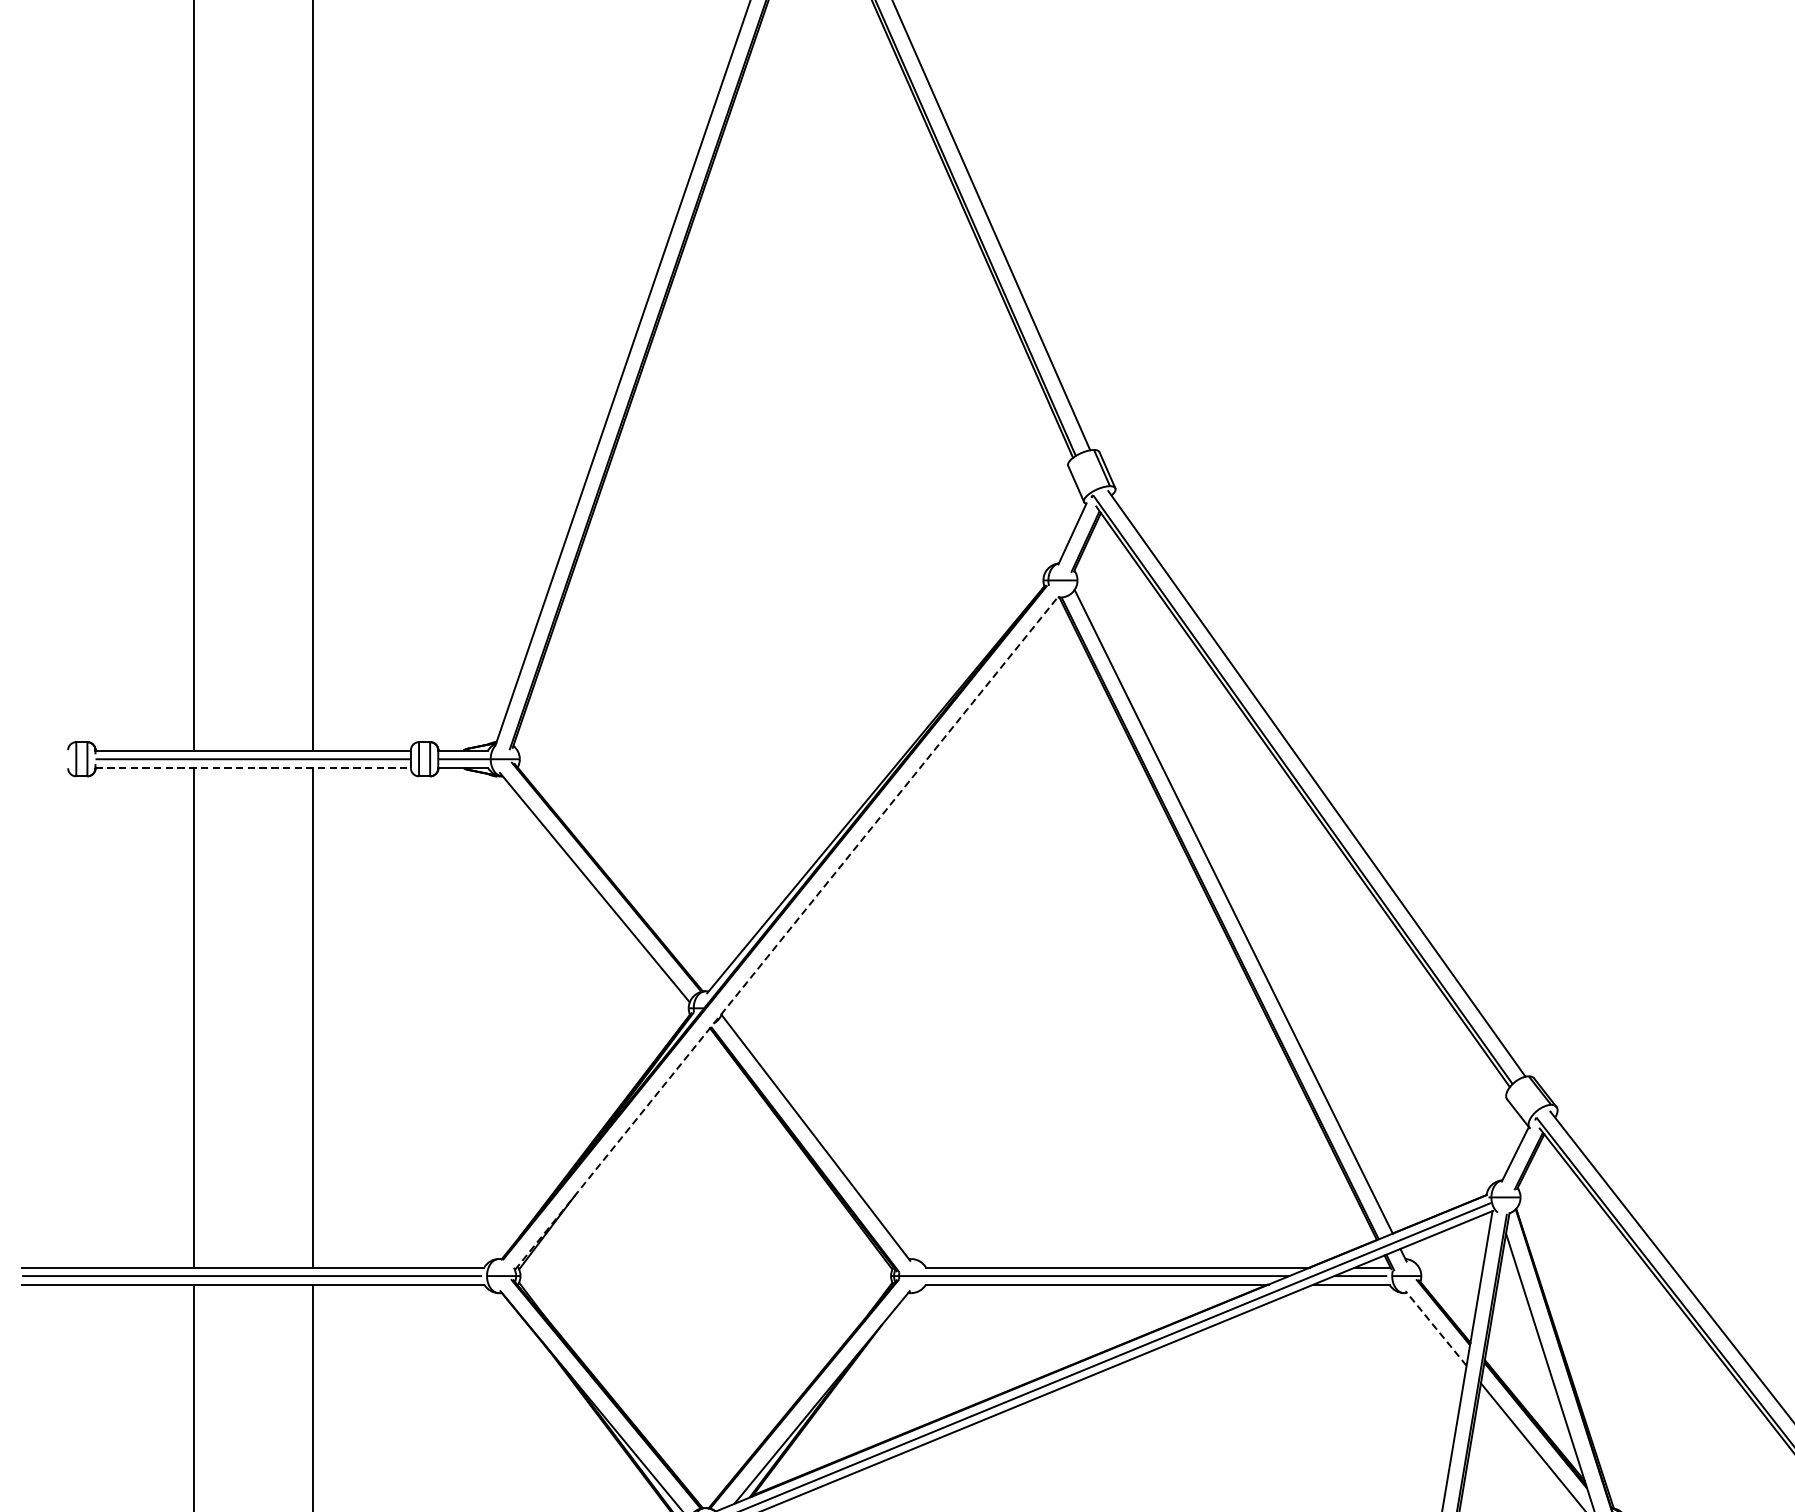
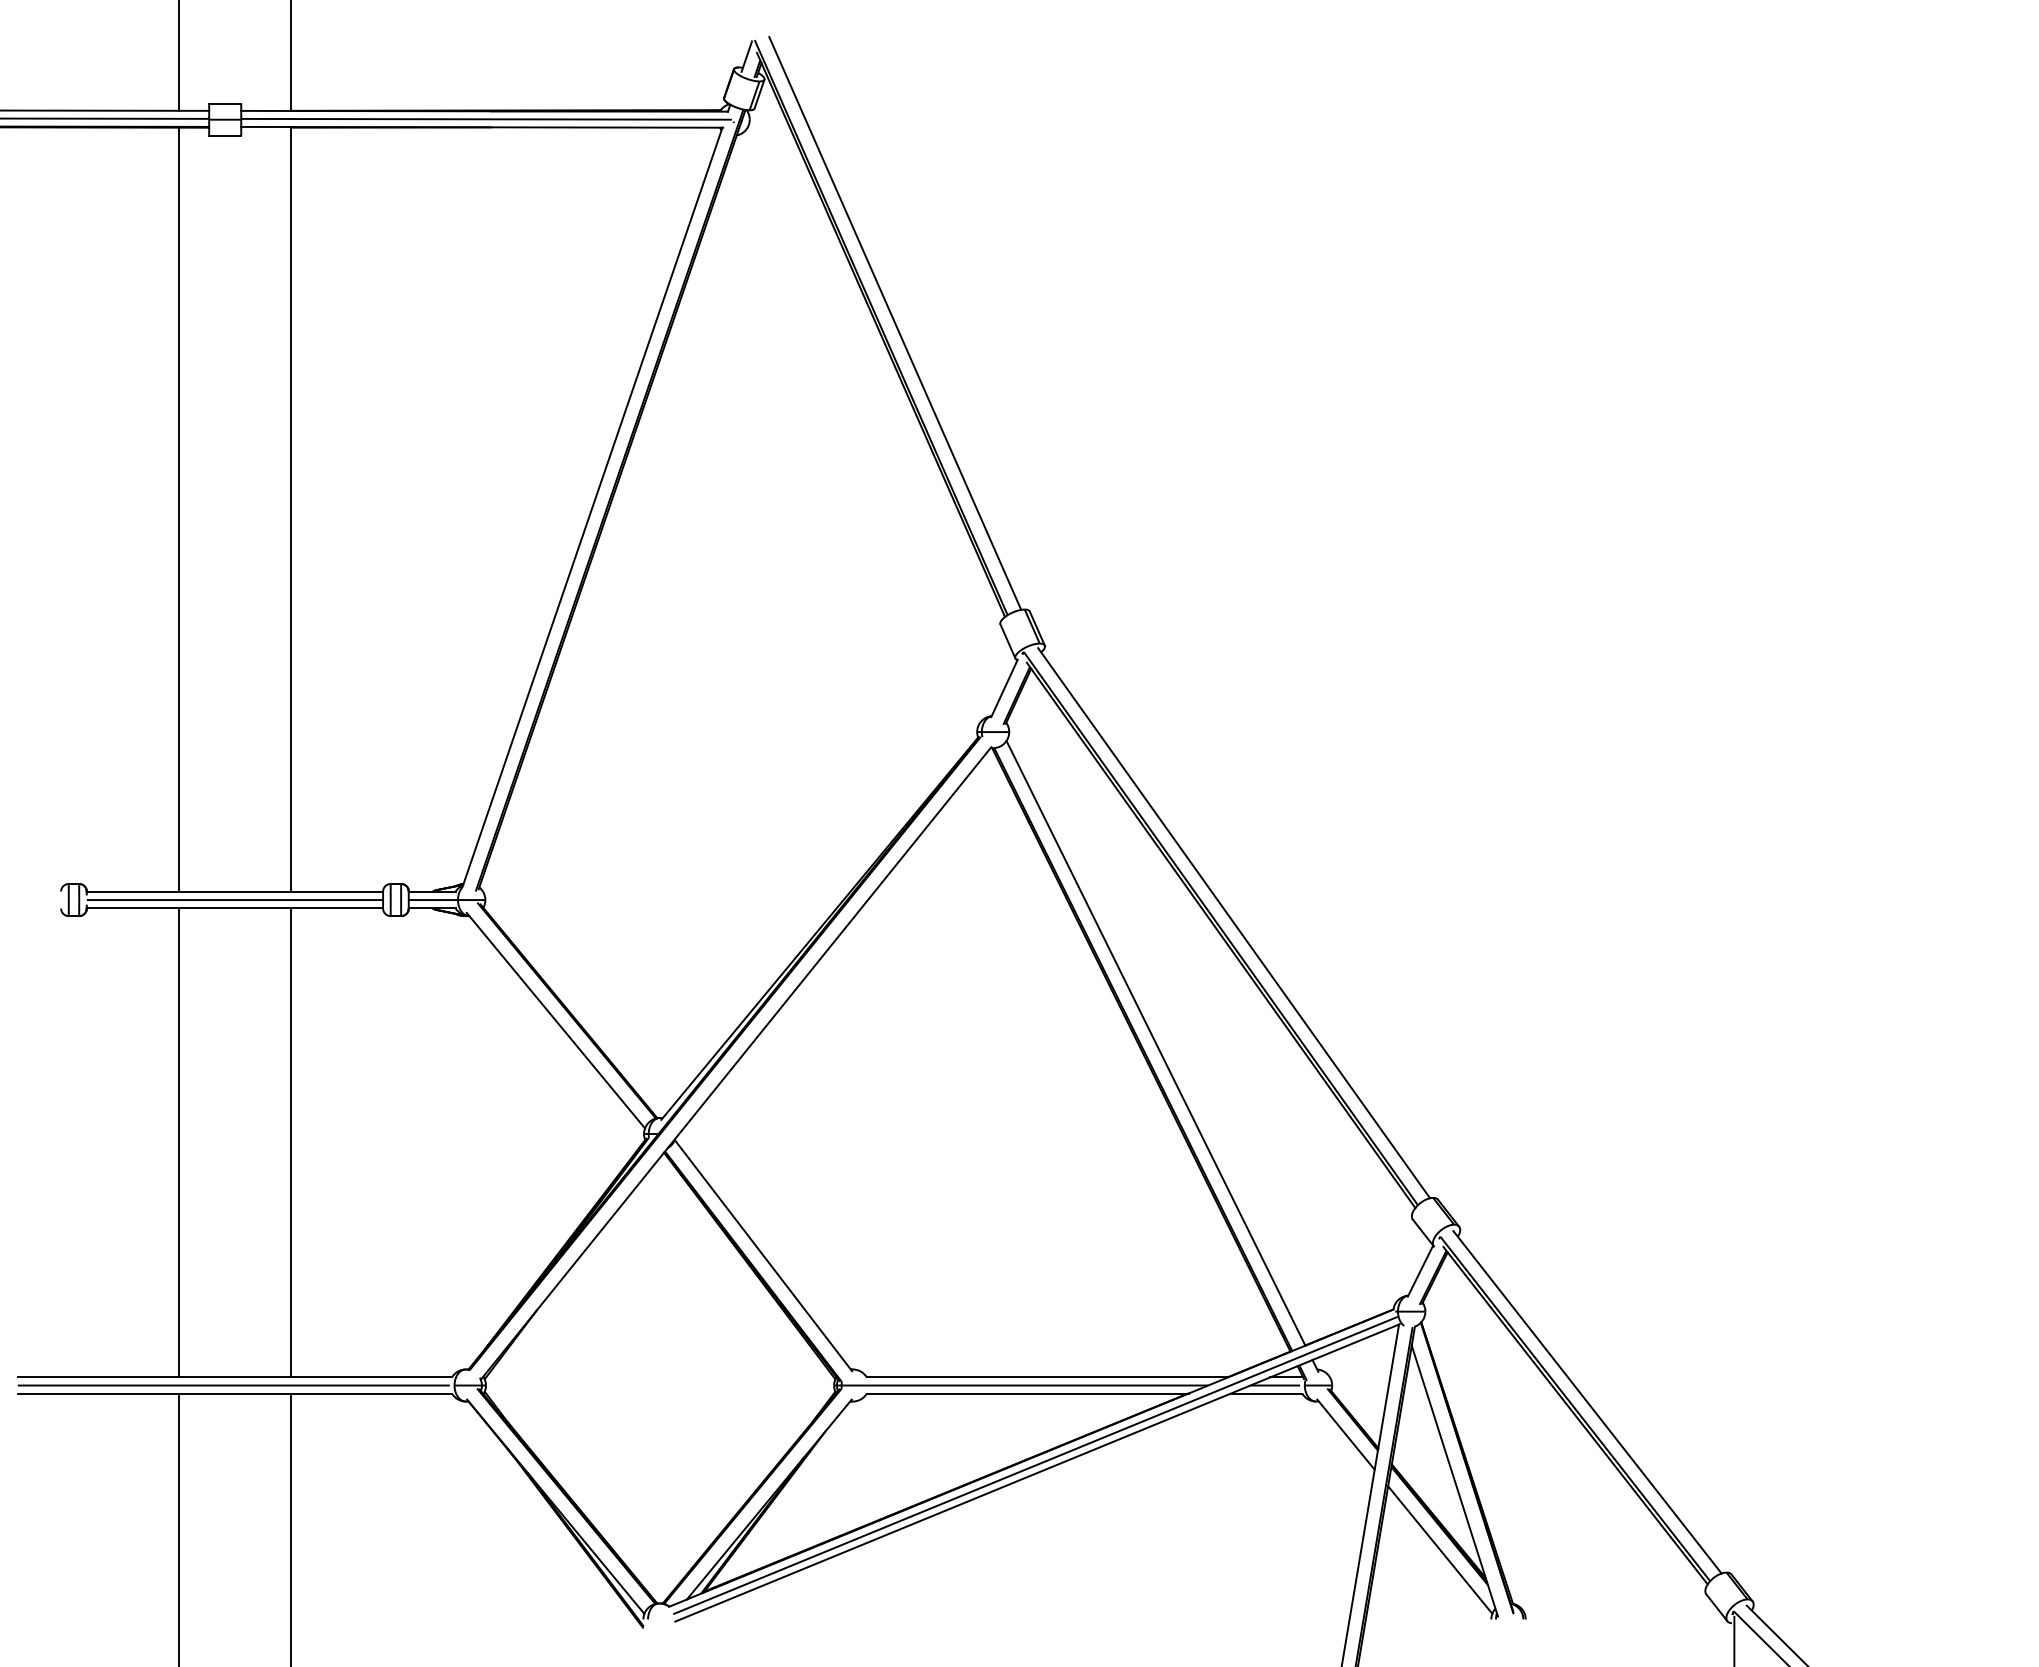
line: (253, 768) -> (235, 908), dashed -> solid
line: (787, 933) -> (736, 1063), dashed -> solid
line: (1435, 1328) -> (1345, 1434), dashed -> solid

